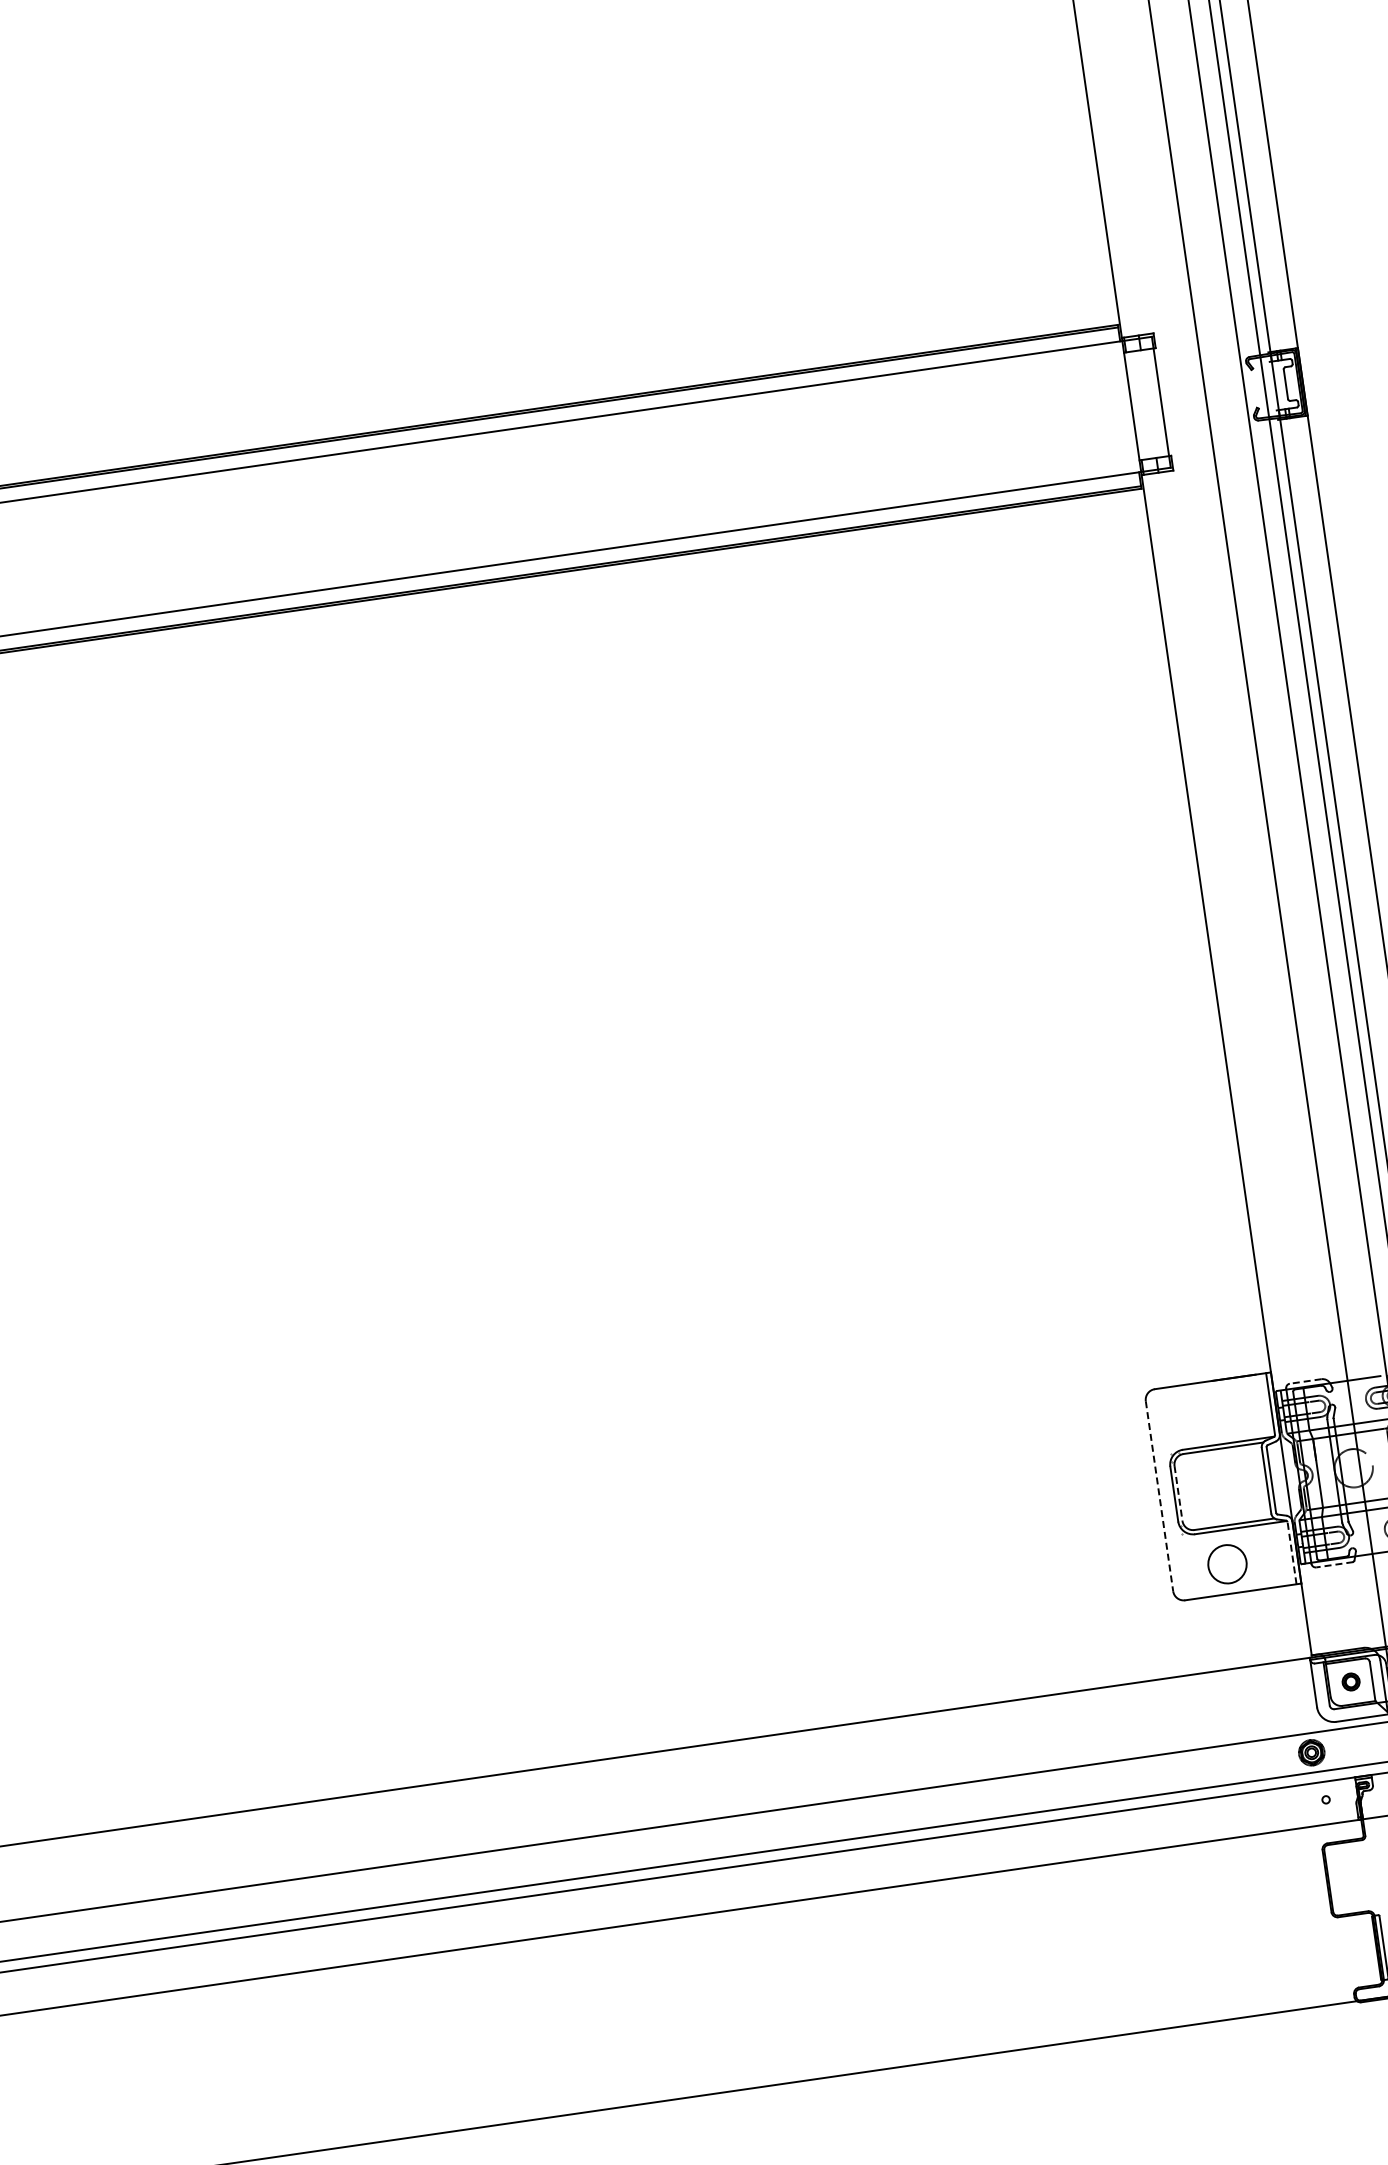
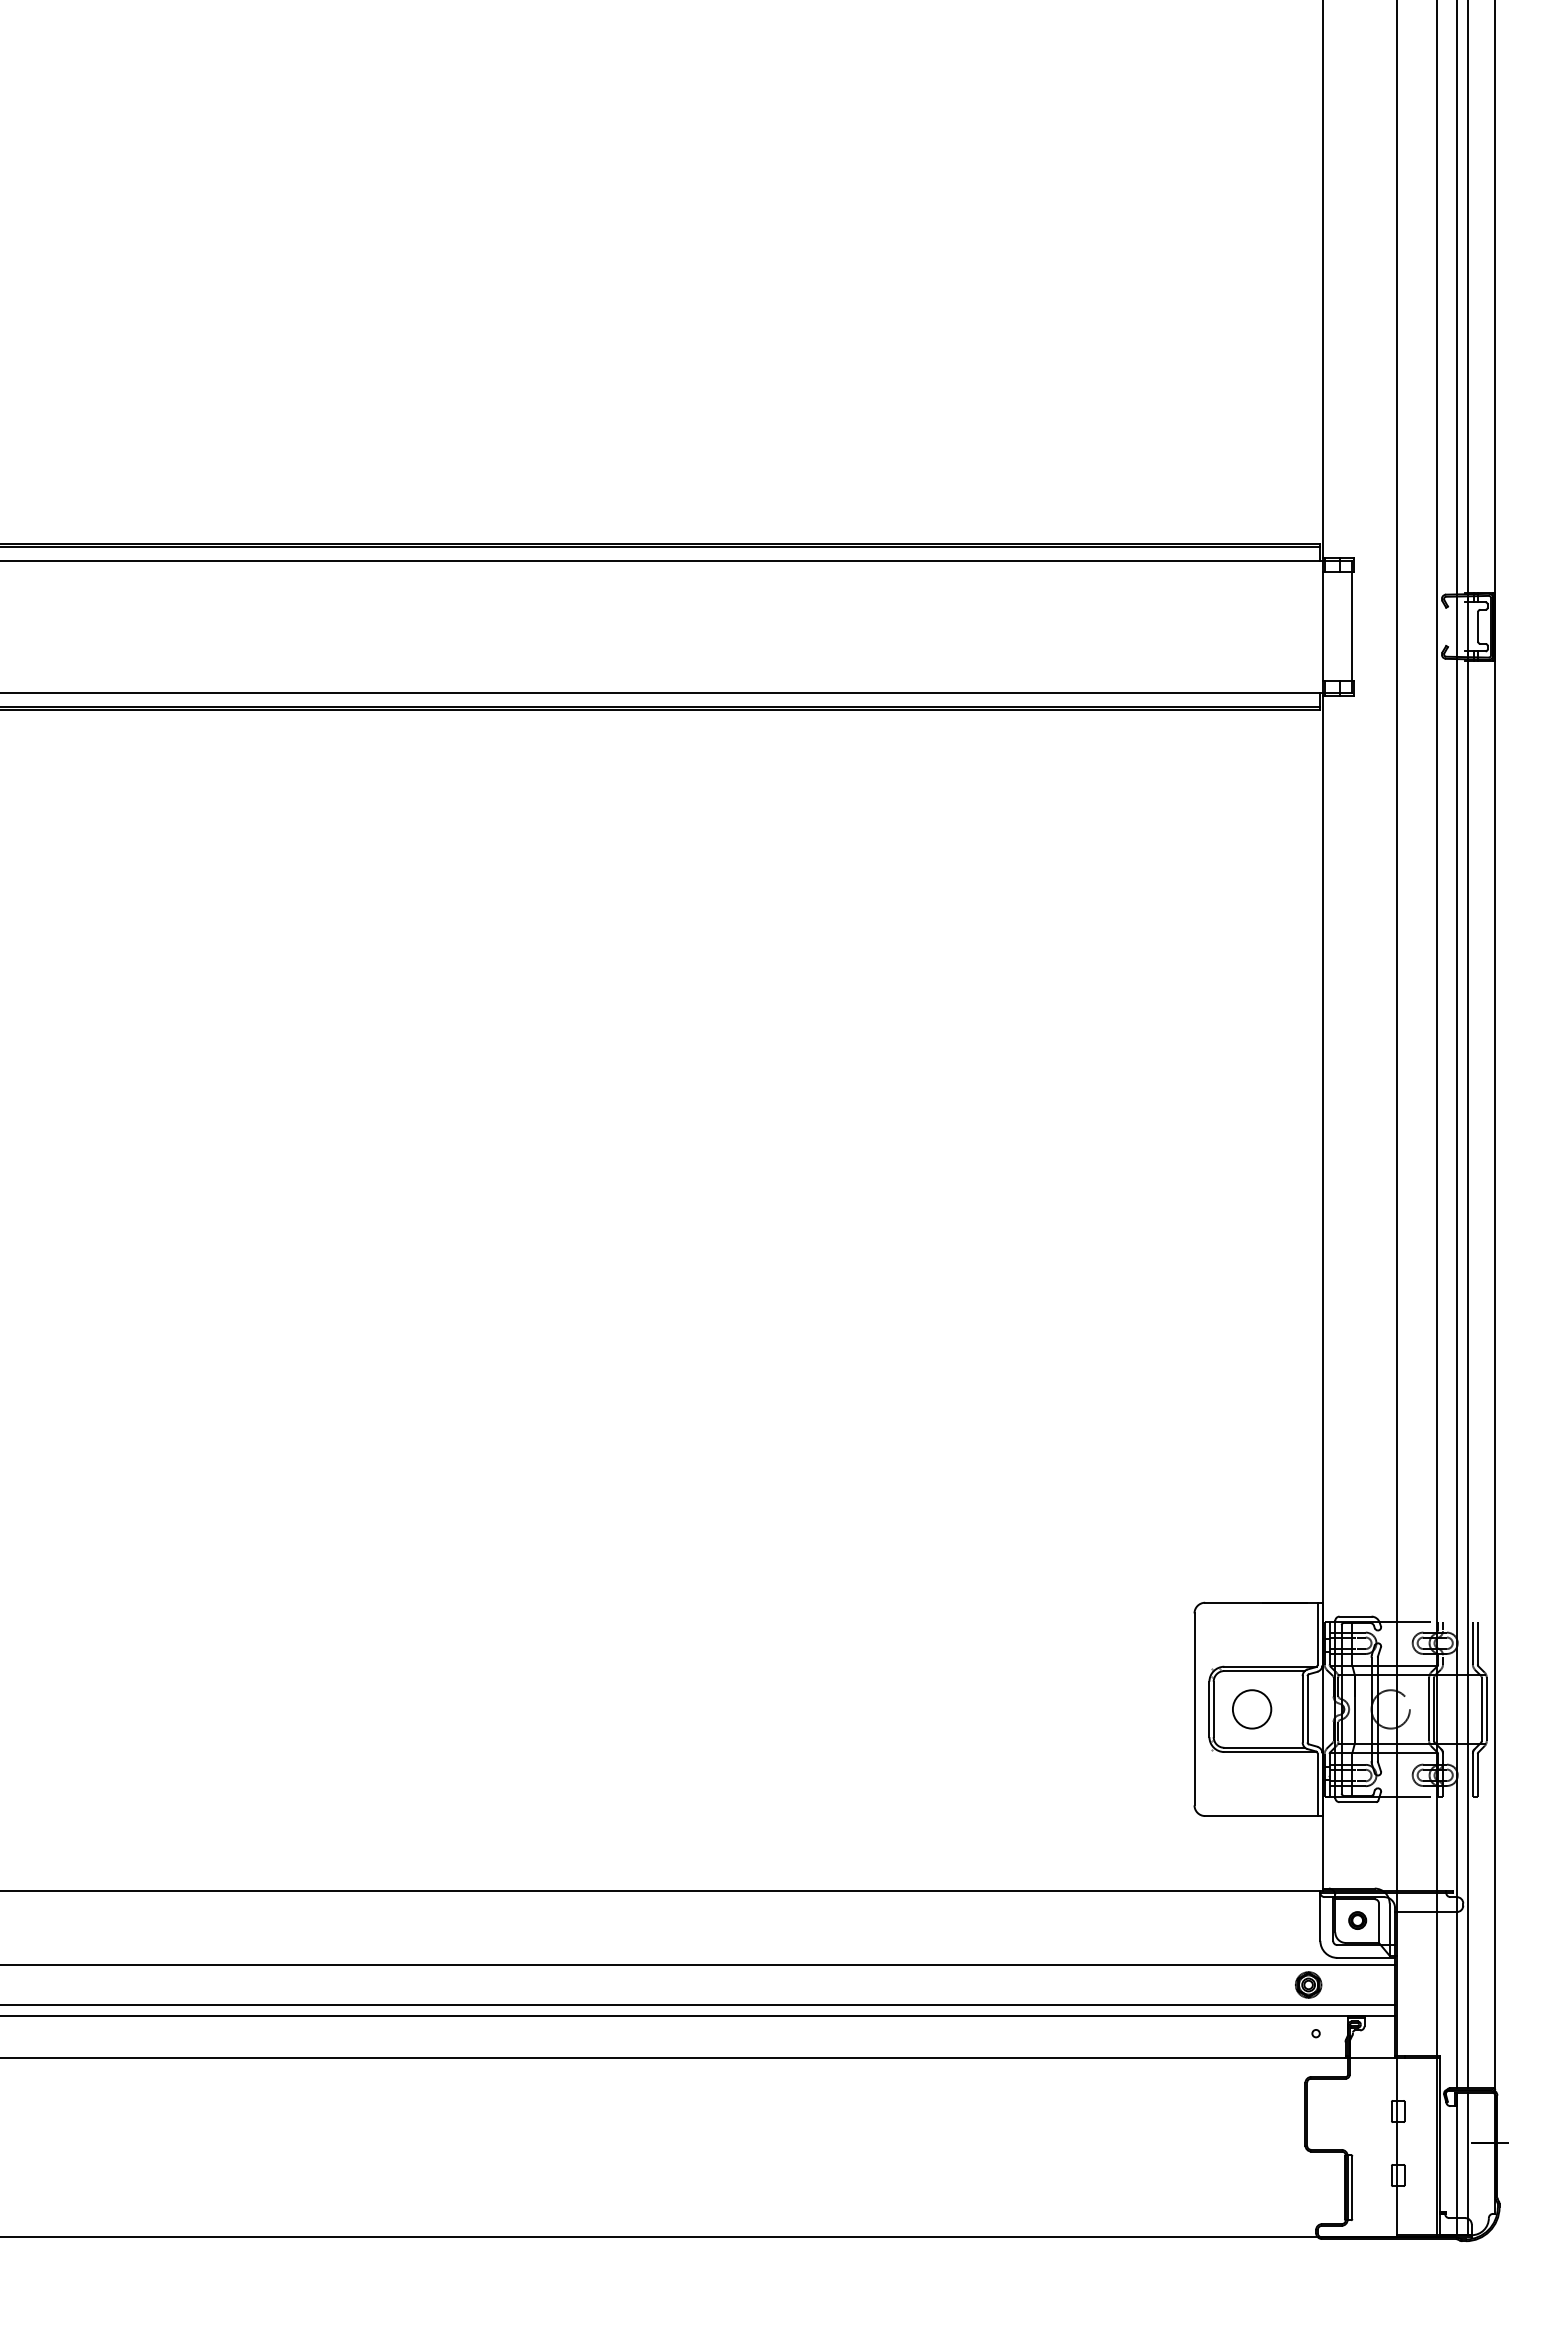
line: (1305, 1381) -> (1355, 1616), dashed -> solid
line: (1178, 1493) -> (1213, 1709), dashed -> solid
line: (1159, 1496) -> (1194, 1709), dashed -> solid
line: (1291, 1553) -> (1317, 1784), dashed -> solid
circle: (1227, 1564) -> (1252, 1709), moved
line: (1335, 1565) -> (1358, 1802), dashed -> solid

